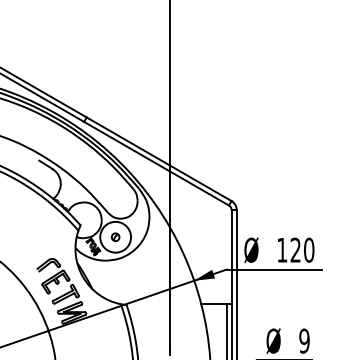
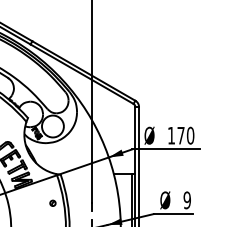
part: (115, 236) -> (52, 202), moved
text: (295, 249) -> (180, 135), 120 -> 170

